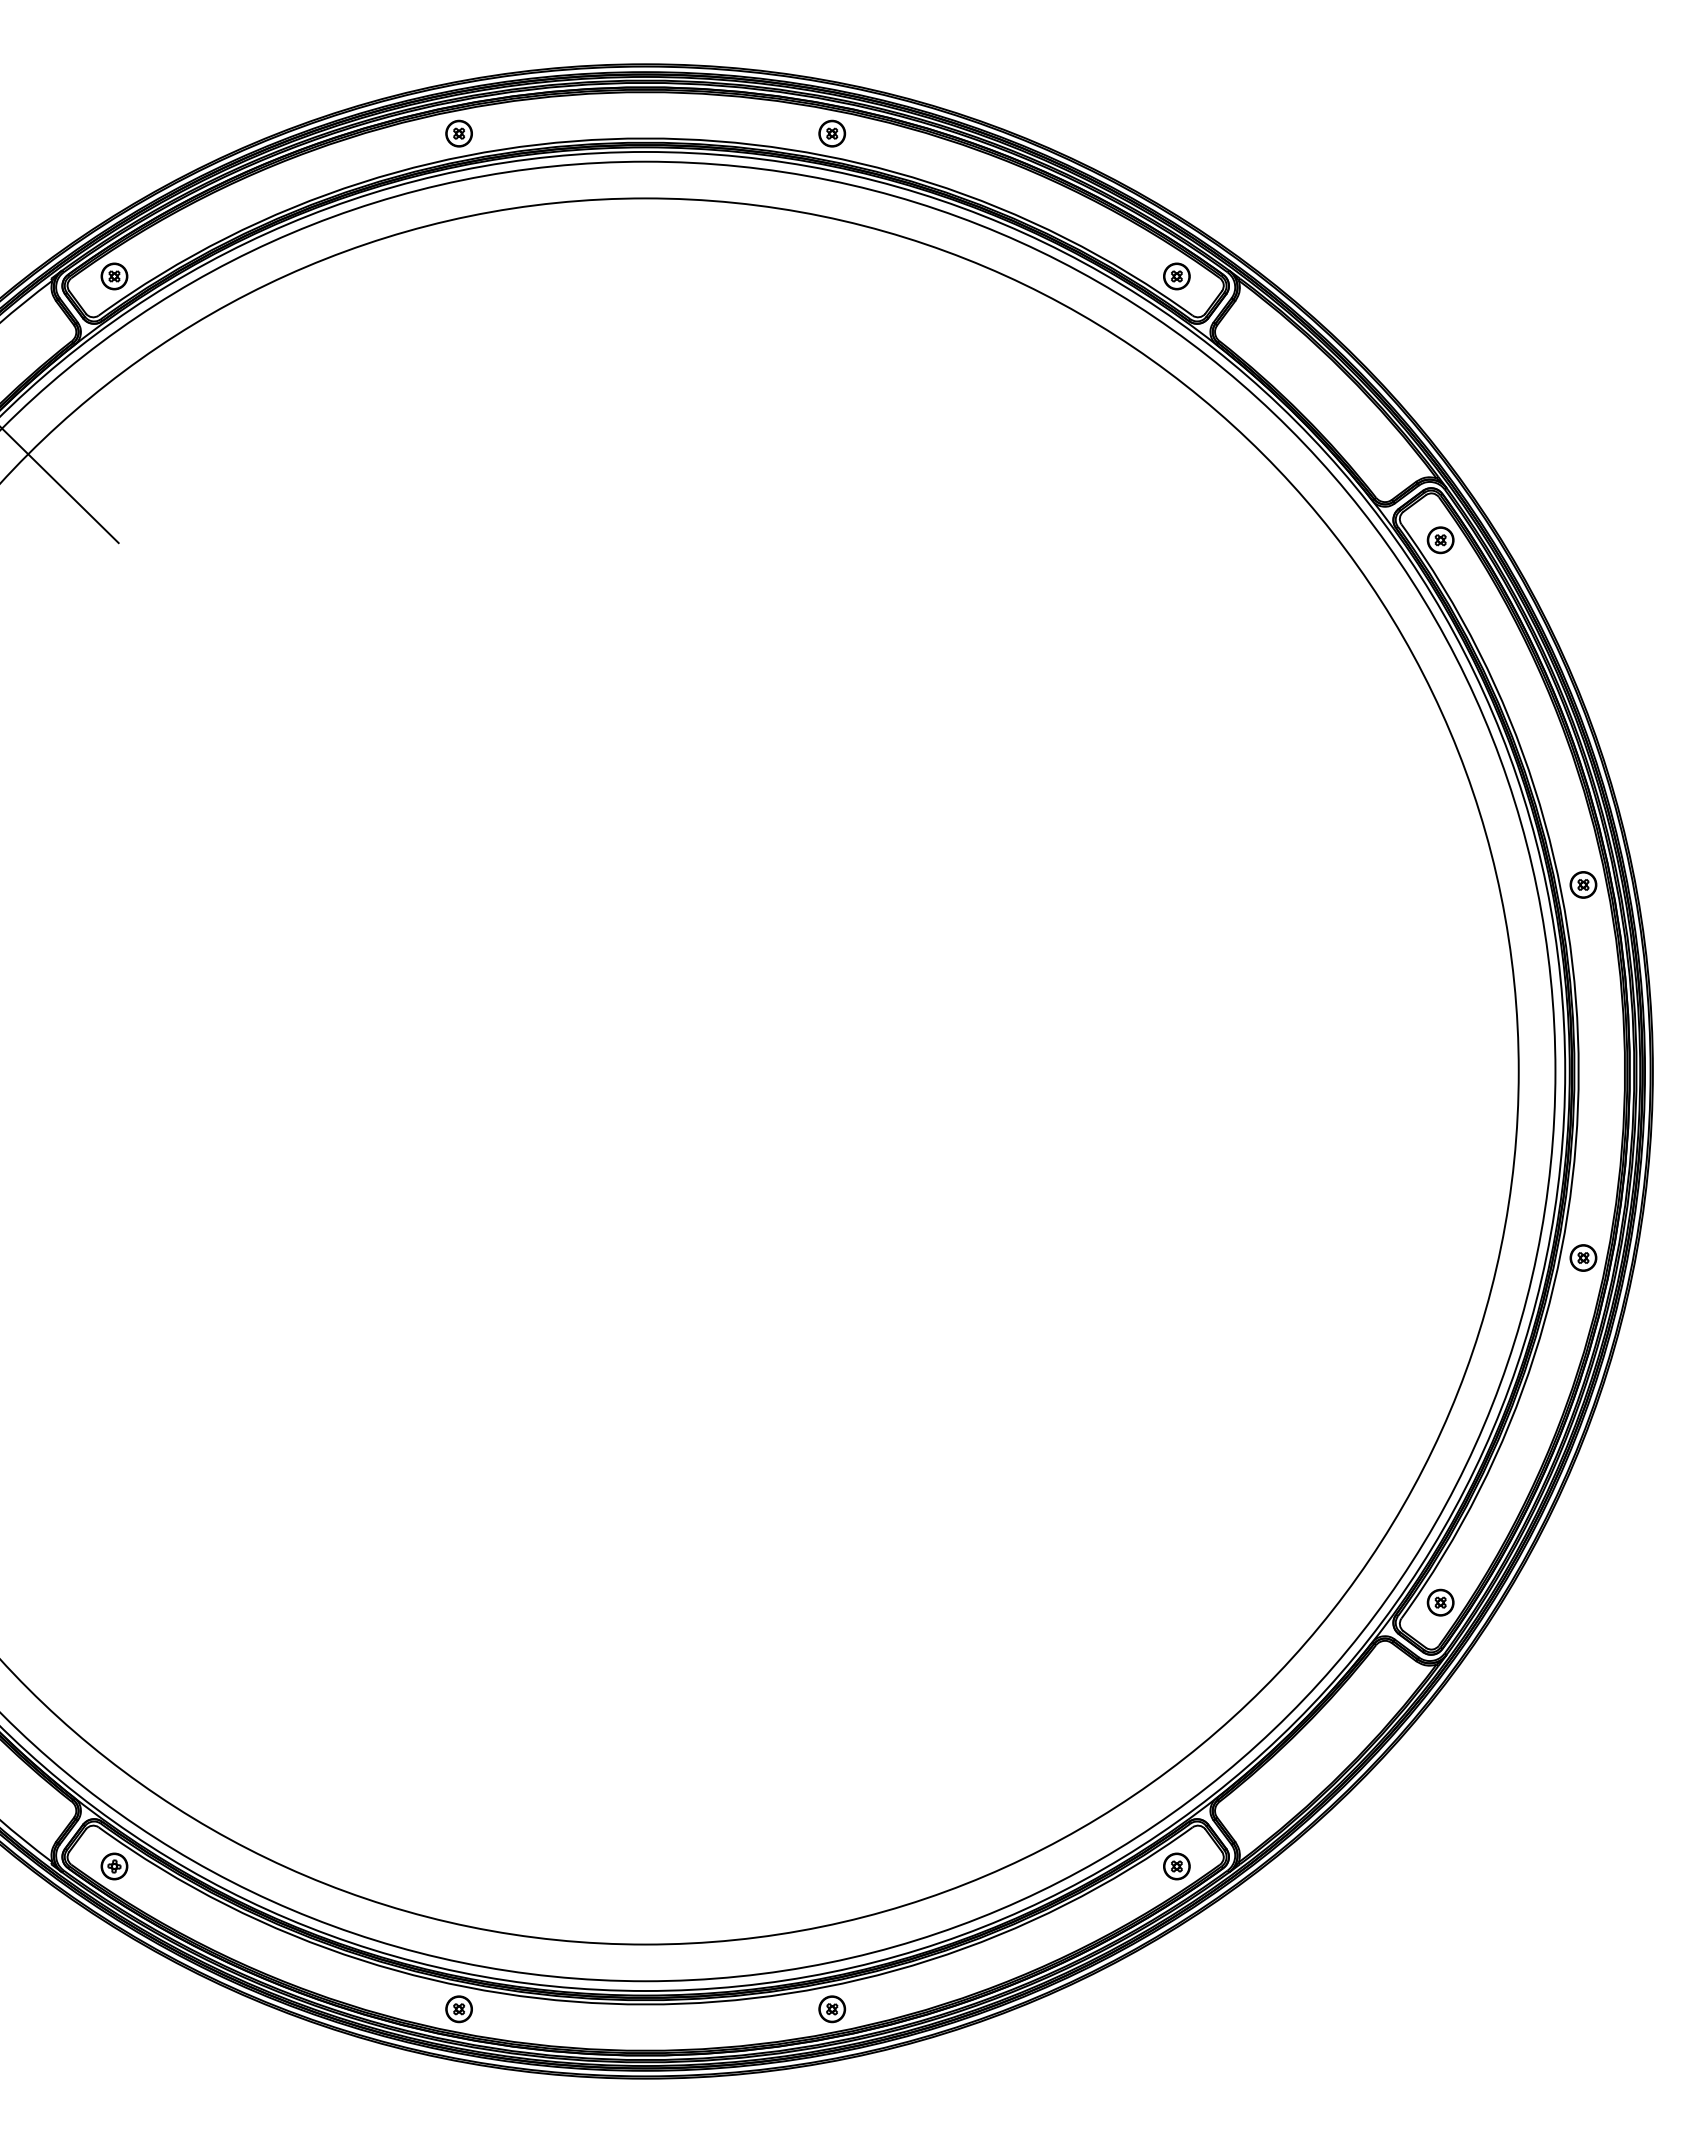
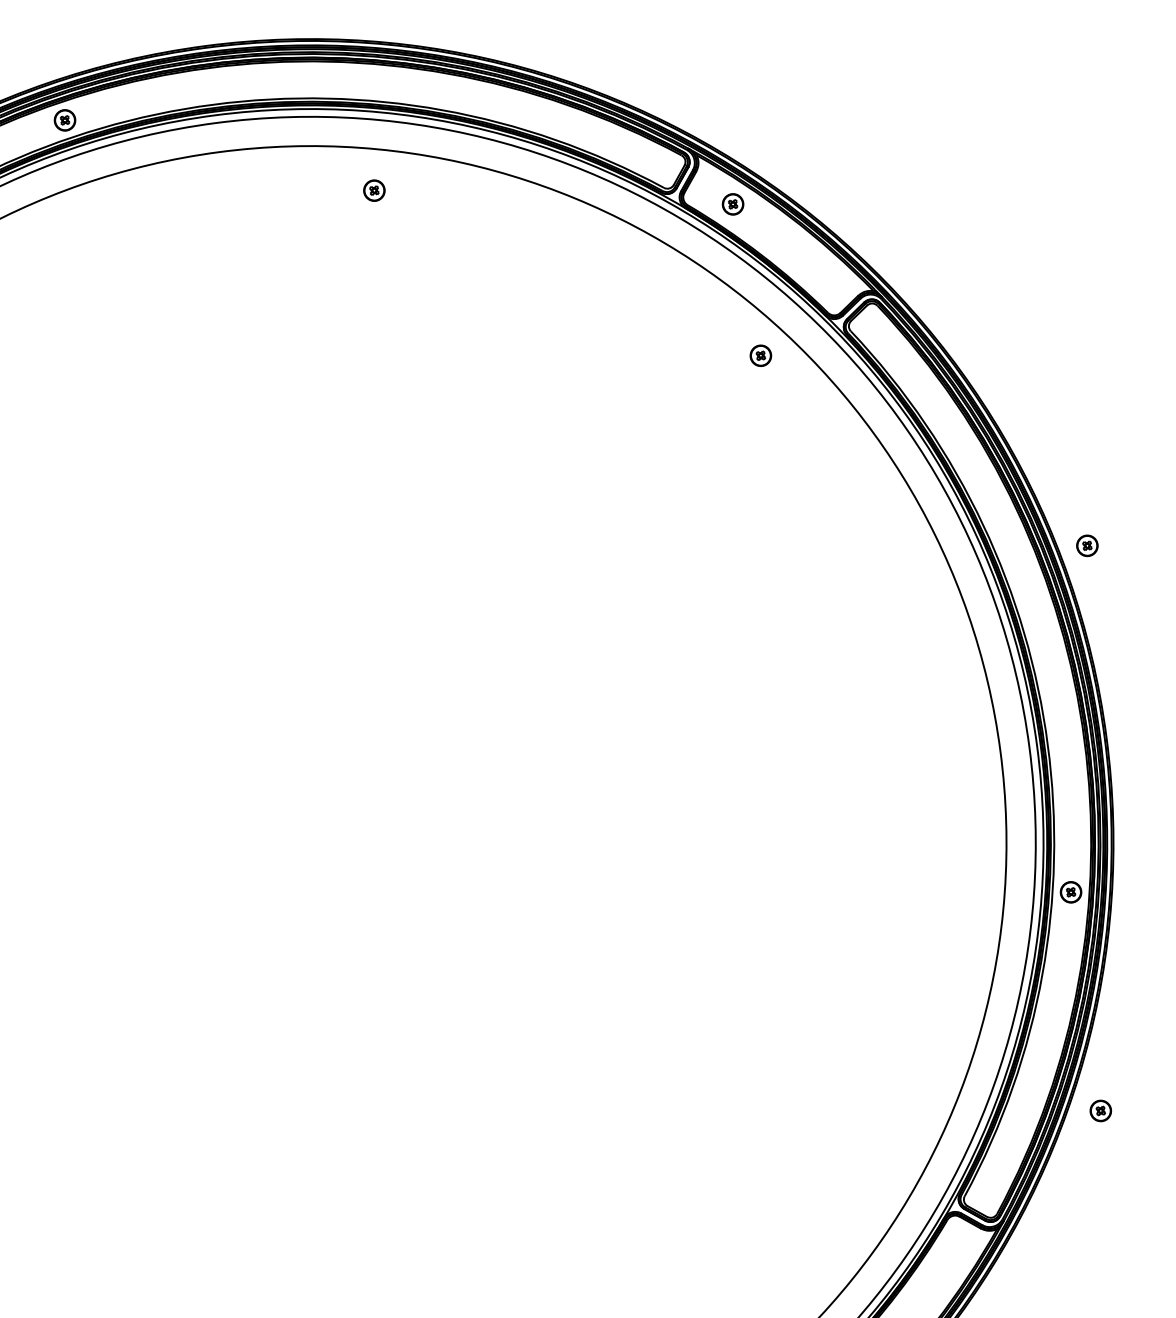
part: (832, 133) -> (374, 190), moved
part: (1176, 276) -> (732, 204), moved
part: (1440, 540) -> (760, 356), moved
part: (1583, 884) -> (1087, 545), moved
part: (1440, 1602) -> (1100, 1110), moved

